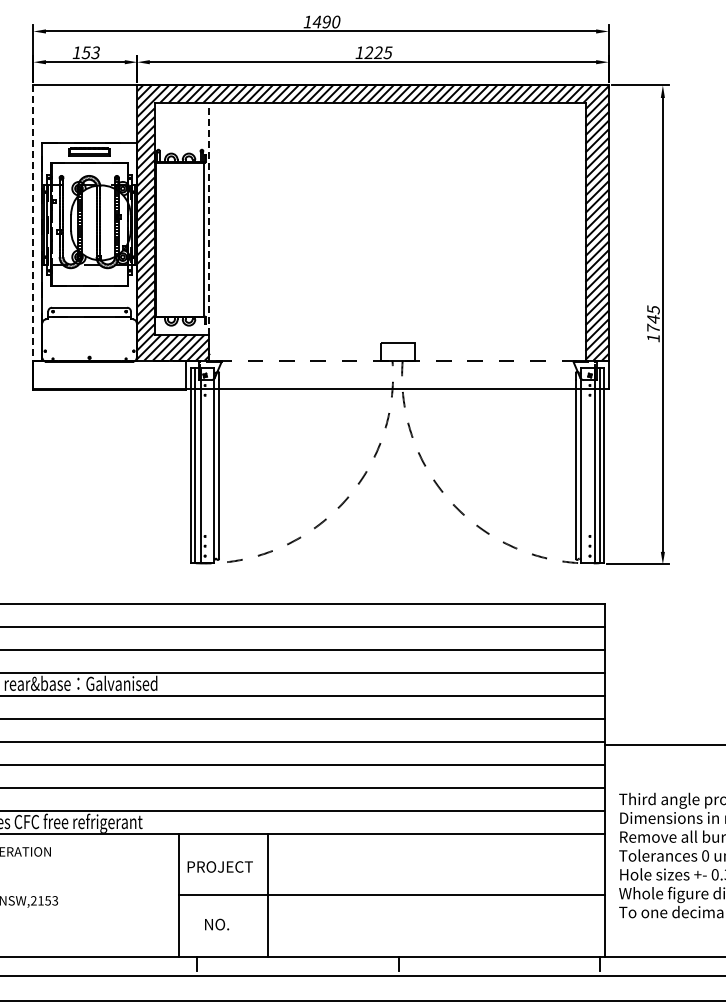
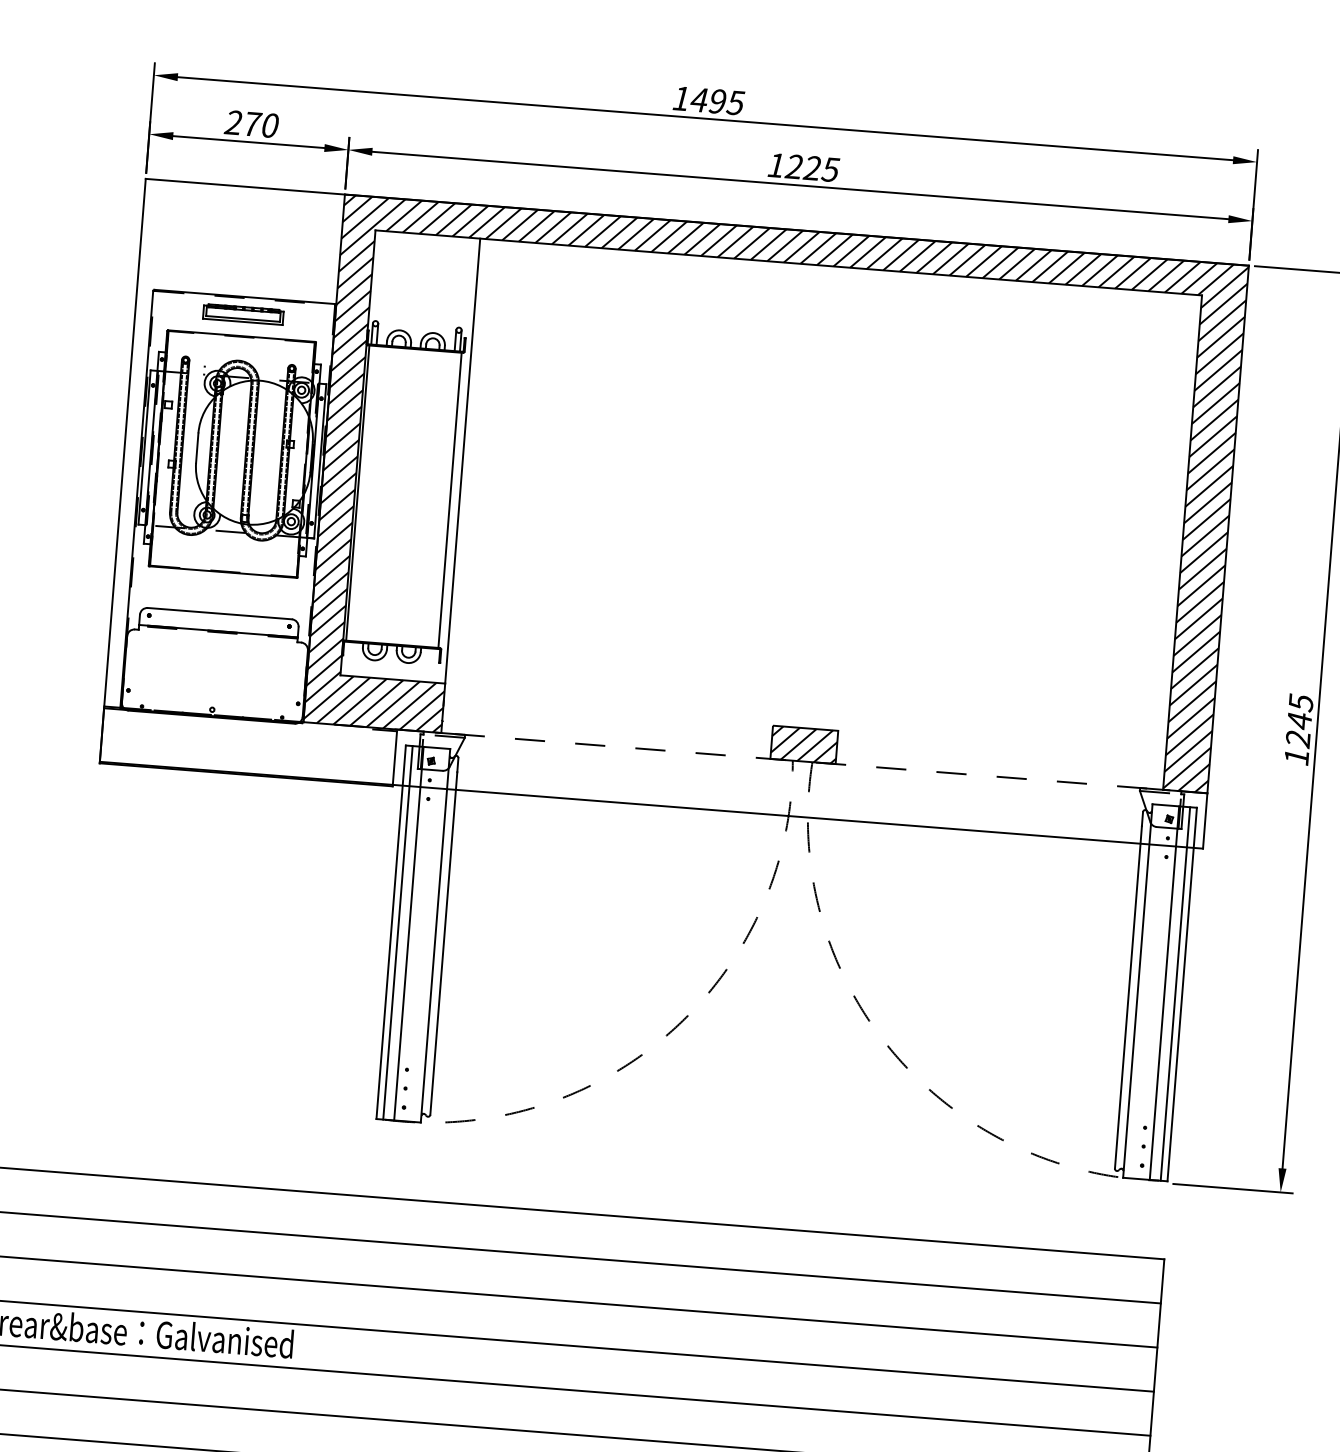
text: (335, 21) -> (734, 101), 1490 -> 1495
text: (85, 52) -> (250, 123), 153 -> 270
line: (209, 218) -> (463, 460), dashed -> solid
line: (33, 223) -> (124, 443), dashed -> solid
text: (653, 328) -> (1298, 738), 1745 -> 1245
hatch: (397, 351) -> (803, 744), added

